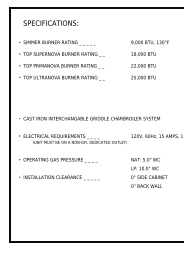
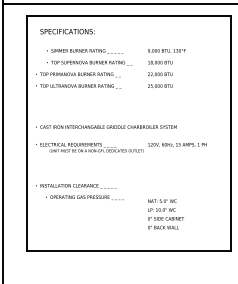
text: (61, 49) -> (89, 57), moved
text: (57, 160) -> (84, 197), moved
text: (148, 173) -> (165, 214), moved

